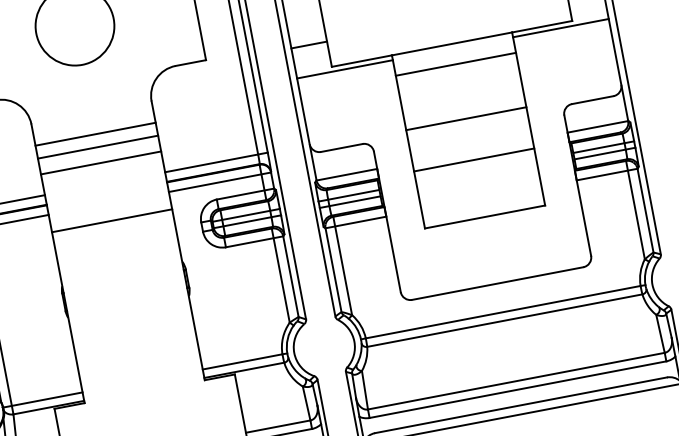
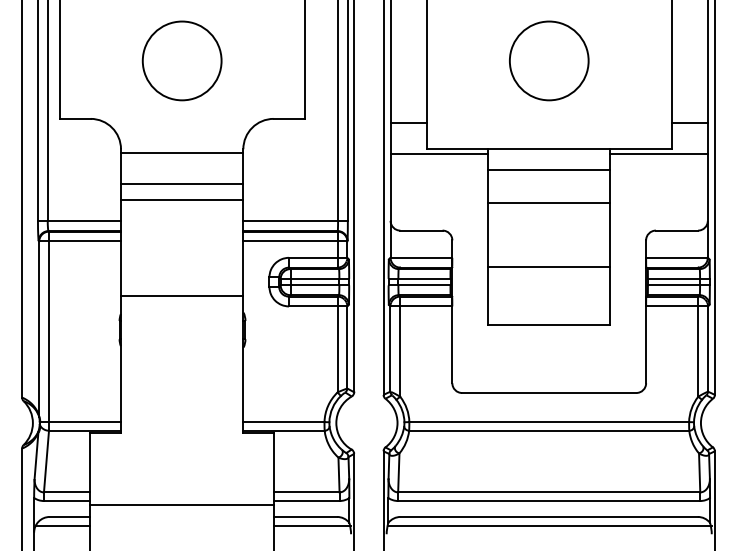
line: (466, 118) -> (549, 203), moved
line: (95, 133) -> (182, 152), moved
line: (112, 221) -> (182, 296), moved

